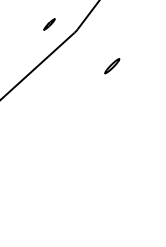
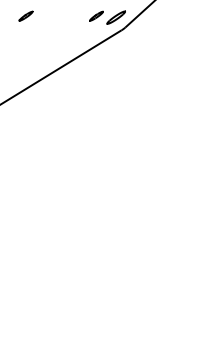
part: (111, 66) -> (115, 17), moved

